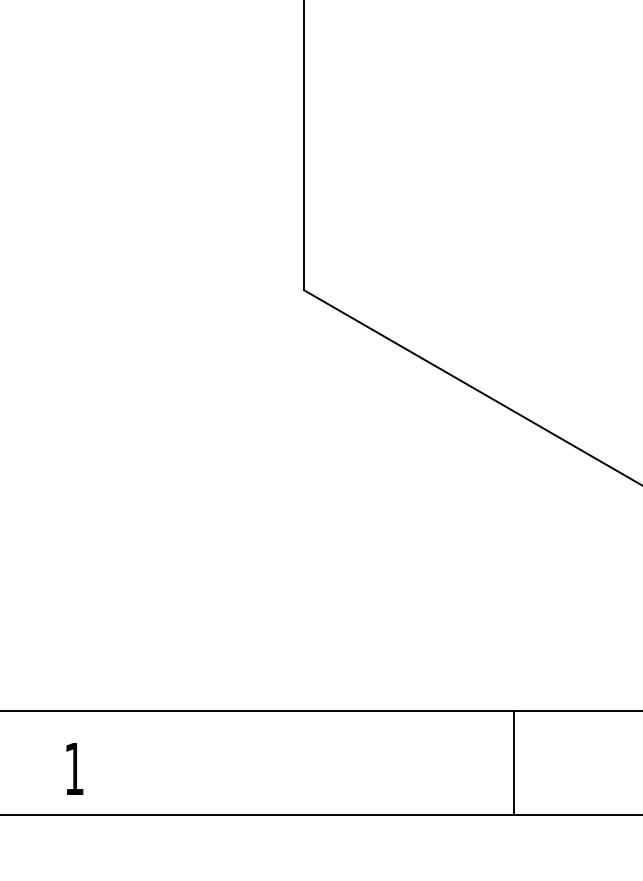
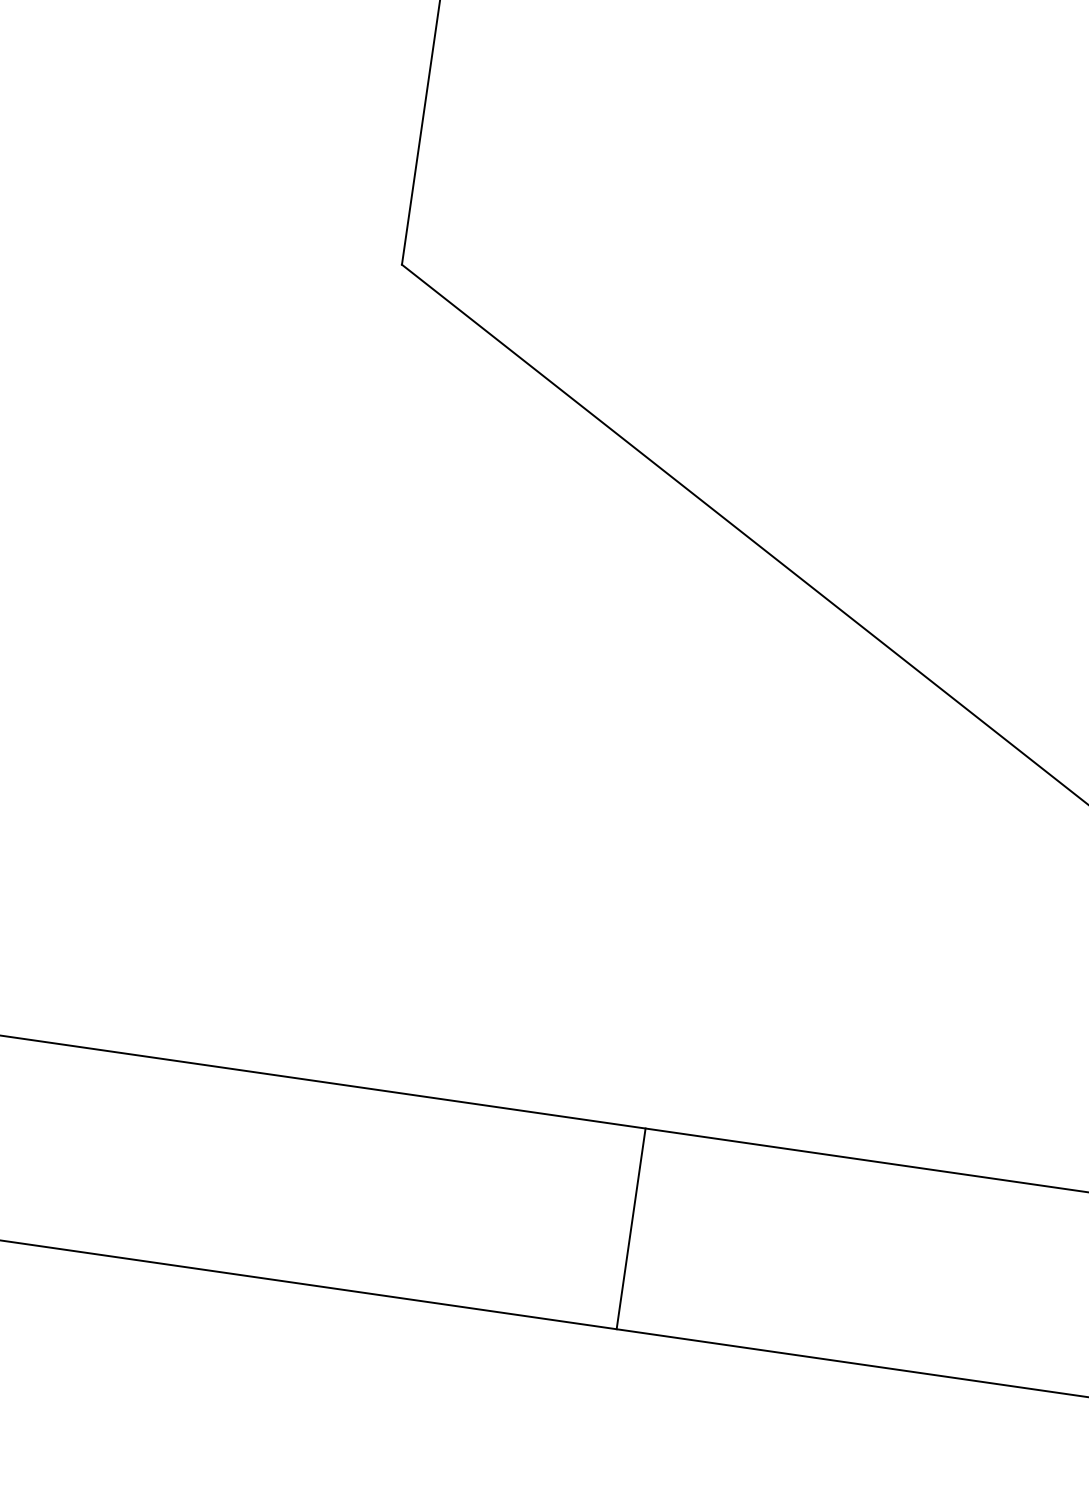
line: (514, 763) -> (631, 1229), moved

